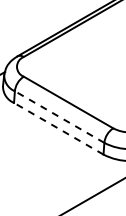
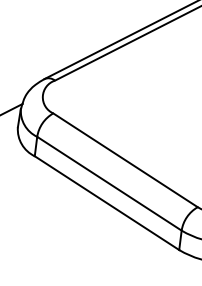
line: (59, 117) -> (109, 184), dashed -> solid
line: (58, 128) -> (106, 202), dashed -> solid

